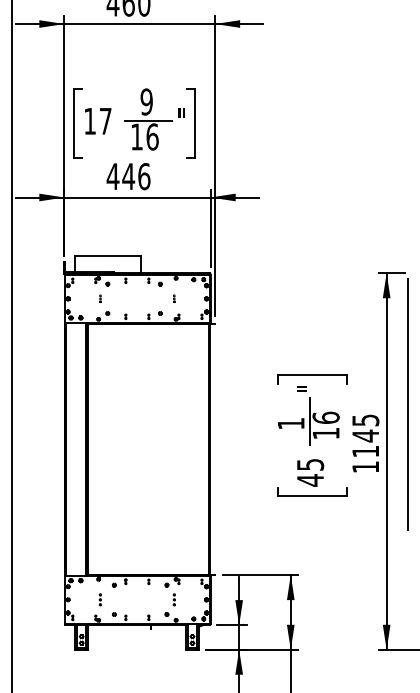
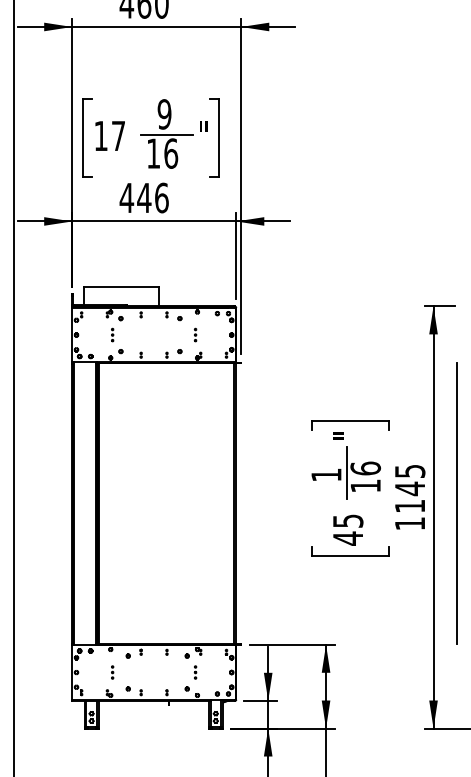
part: (100, 298) -> (112, 334), size x1.67
part: (174, 298) -> (195, 334), size x1.67
line: (407, 404) -> (456, 503), moved

